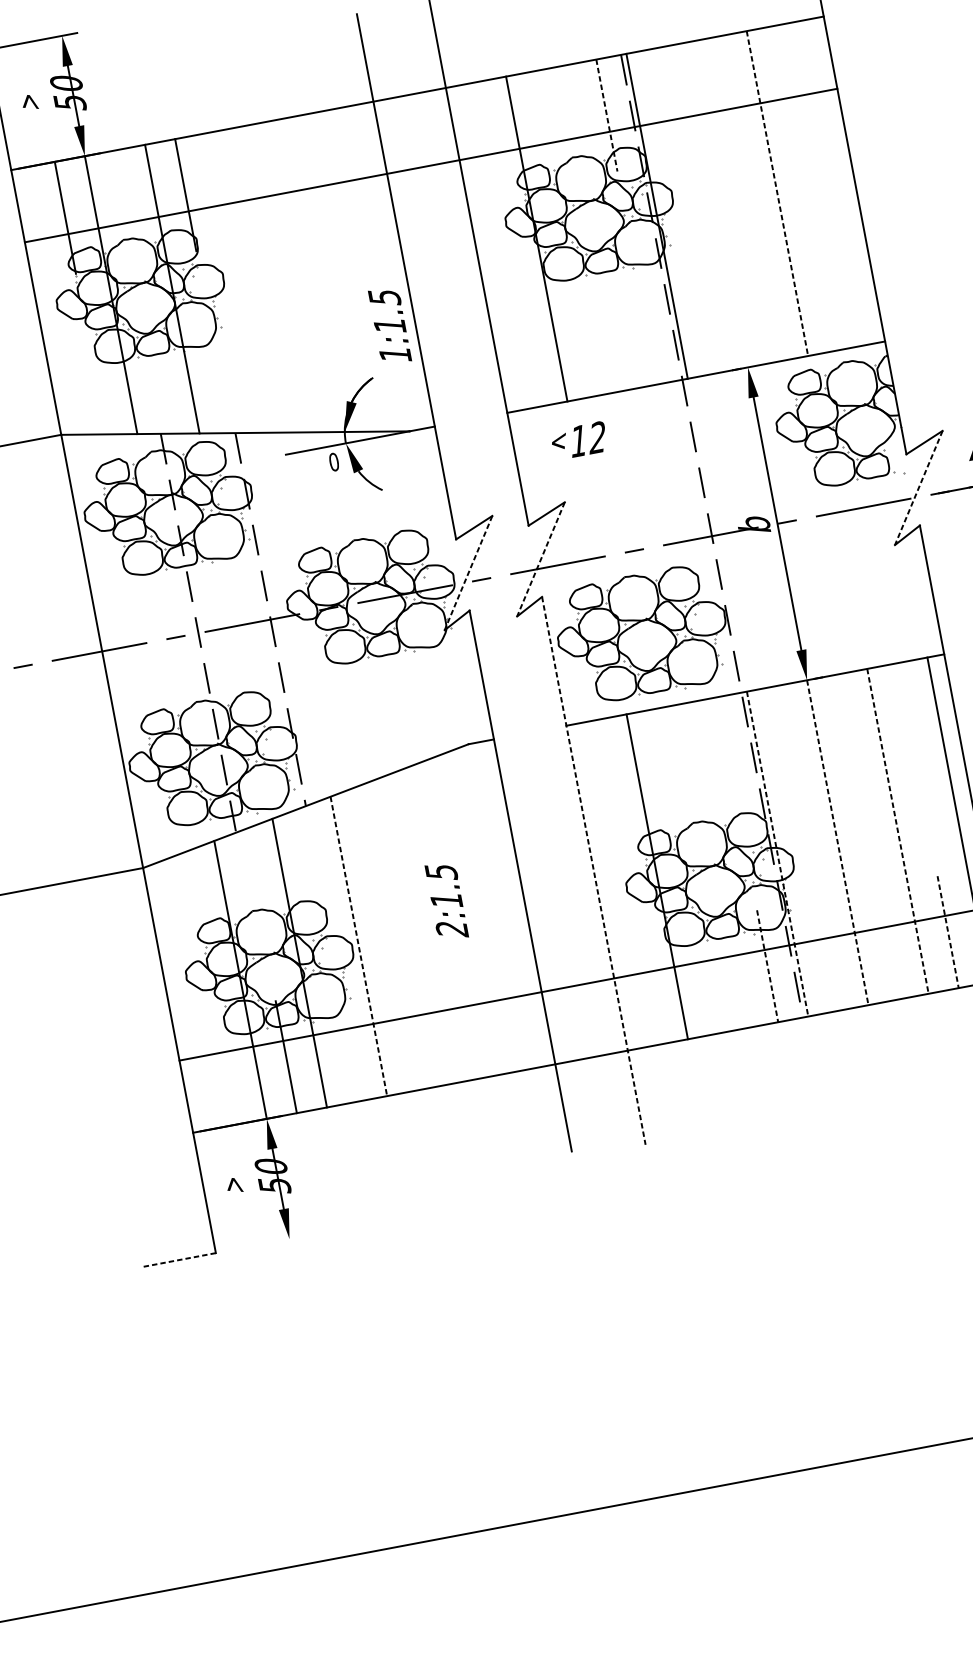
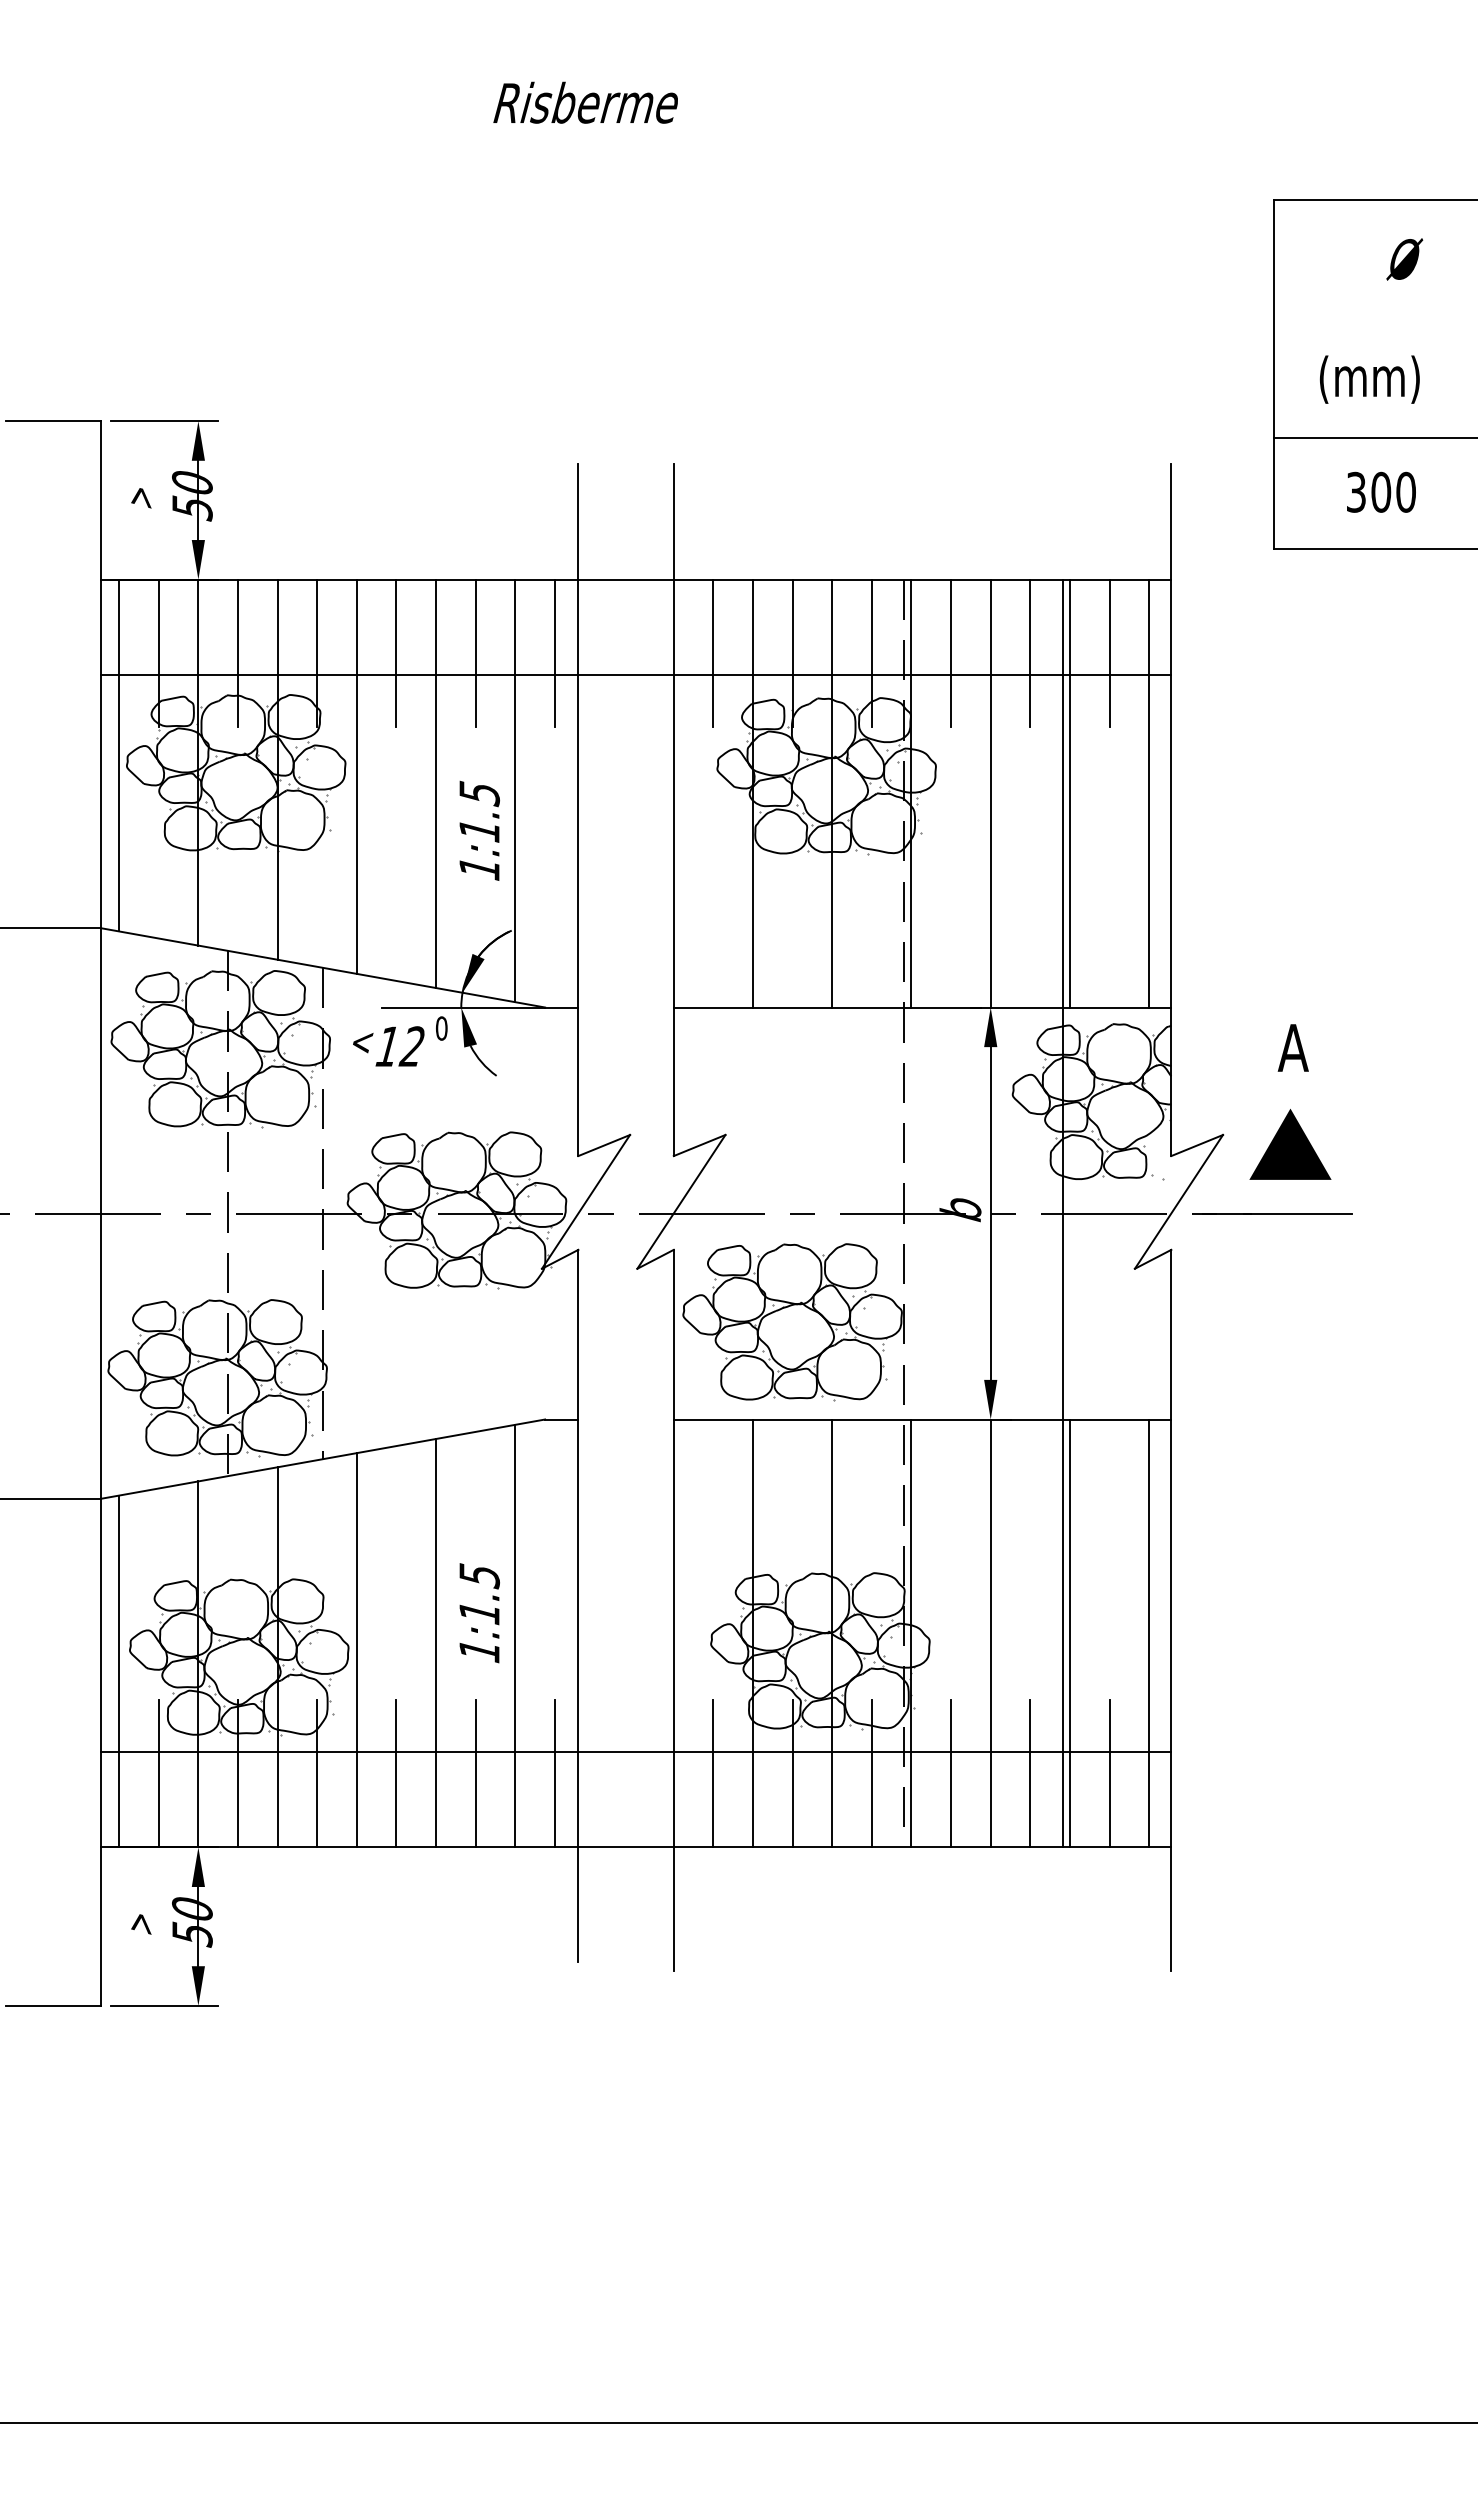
line: (787, 81) -> (1109, 653), added
line: (727, 92) -> (1030, 653), added
line: (667, 104) -> (951, 653), added
line: (606, 115) -> (871, 653), dashed -> solid
line: (546, 127) -> (792, 653), added
line: (486, 138) -> (713, 653), added
line: (365, 161) -> (554, 653), added
line: (305, 172) -> (475, 653), added
line: (837, 182) -> (1149, 793), added
line: (245, 183) -> (396, 653), added
line: (777, 193) -> (1069, 793), dashed -> solid
line: (717, 204) -> (990, 793), added
line: (125, 206) -> (238, 653), added
line: (597, 227) -> (832, 793), added
line: (355, 270) -> (515, 790), added
line: (294, 276) -> (436, 783), added
line: (233, 282) -> (356, 776), added
line: (50, 301) -> (119, 755), added
text: (389, 325) -> (479, 830), moved
text: (579, 440) -> (388, 1046), moved
line: (918, 488) -> (1178, 1202), dashed -> solid
line: (832, 513) -> (1062, 1213), added
line: (541, 559) -> (681, 1202), dashed -> solid
line: (468, 573) -> (585, 1202), dashed -> solid
line: (897, 831) -> (1069, 1633), dashed -> solid
line: (837, 842) -> (990, 1633), dashed -> solid
line: (777, 854) -> (911, 1633), dashed -> solid
line: (717, 865) -> (832, 1633), added
line: (593, 870) -> (673, 1610), dashed -> solid
line: (477, 912) -> (515, 1635), added
line: (418, 929) -> (436, 1642), added
text: (452, 930) -> (479, 1652), 2:1.5 -> 1:1.5
line: (948, 932) -> (1109, 1773), dashed -> solid
line: (888, 943) -> (1030, 1773), added
line: (358, 946) -> (356, 1650), dashed -> solid
line: (828, 954) -> (951, 1773), added
line: (767, 966) -> (871, 1773), dashed -> solid
line: (707, 977) -> (792, 1773), added
line: (647, 988) -> (713, 1773), added
line: (181, 996) -> (119, 1671), added
line: (526, 1011) -> (554, 1773), added
line: (466, 1023) -> (475, 1773), added
line: (406, 1034) -> (396, 1773), added
line: (346, 1045) -> (317, 1773), added
line: (225, 1068) -> (158, 1773), added
line: (263, 1243) -> (164, 2005), added
line: (179, 1259) -> (53, 2005), dashed -> solid

